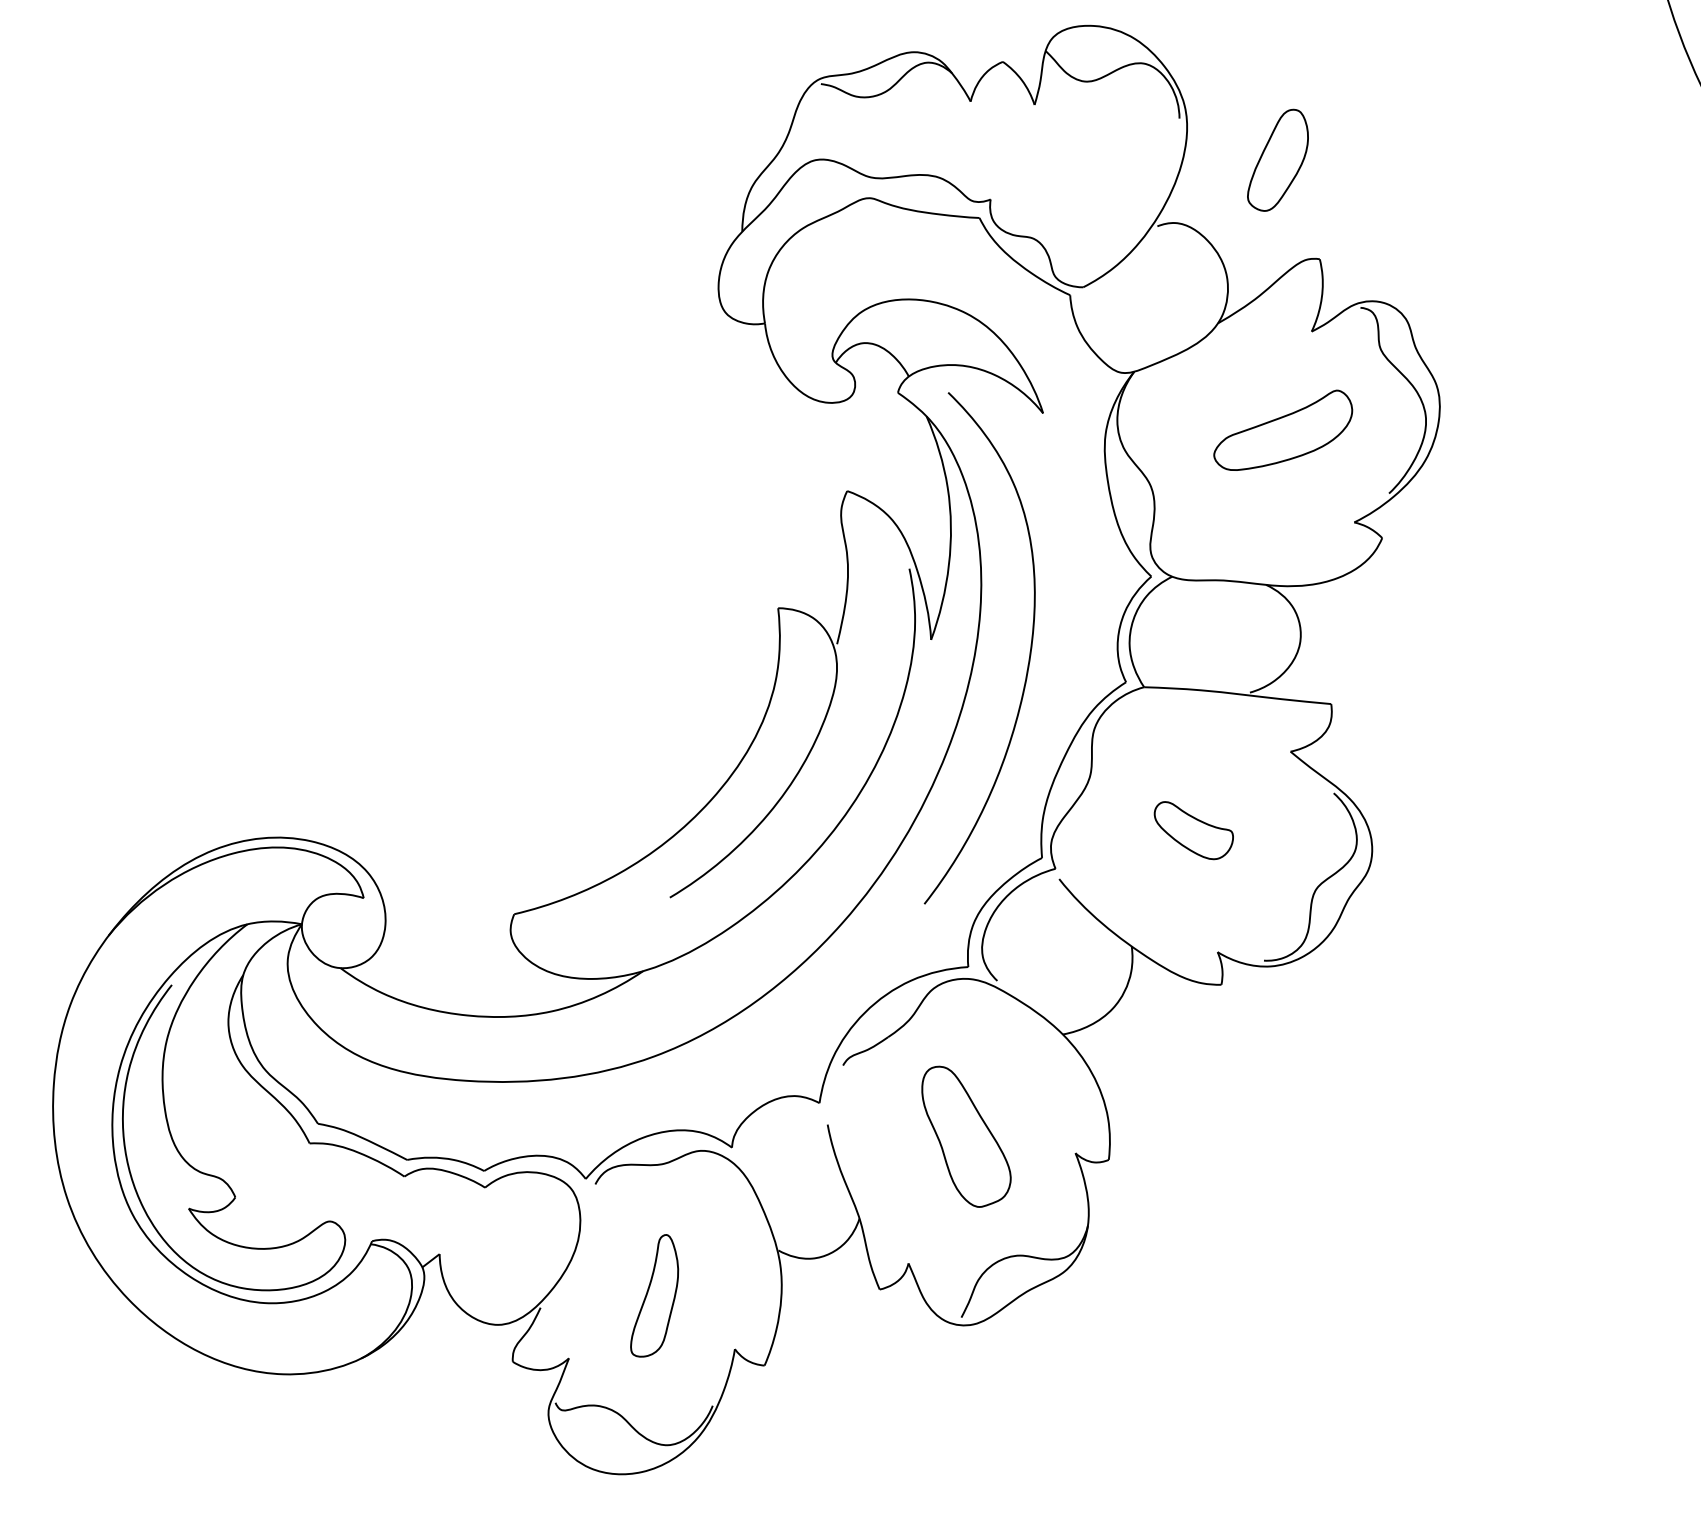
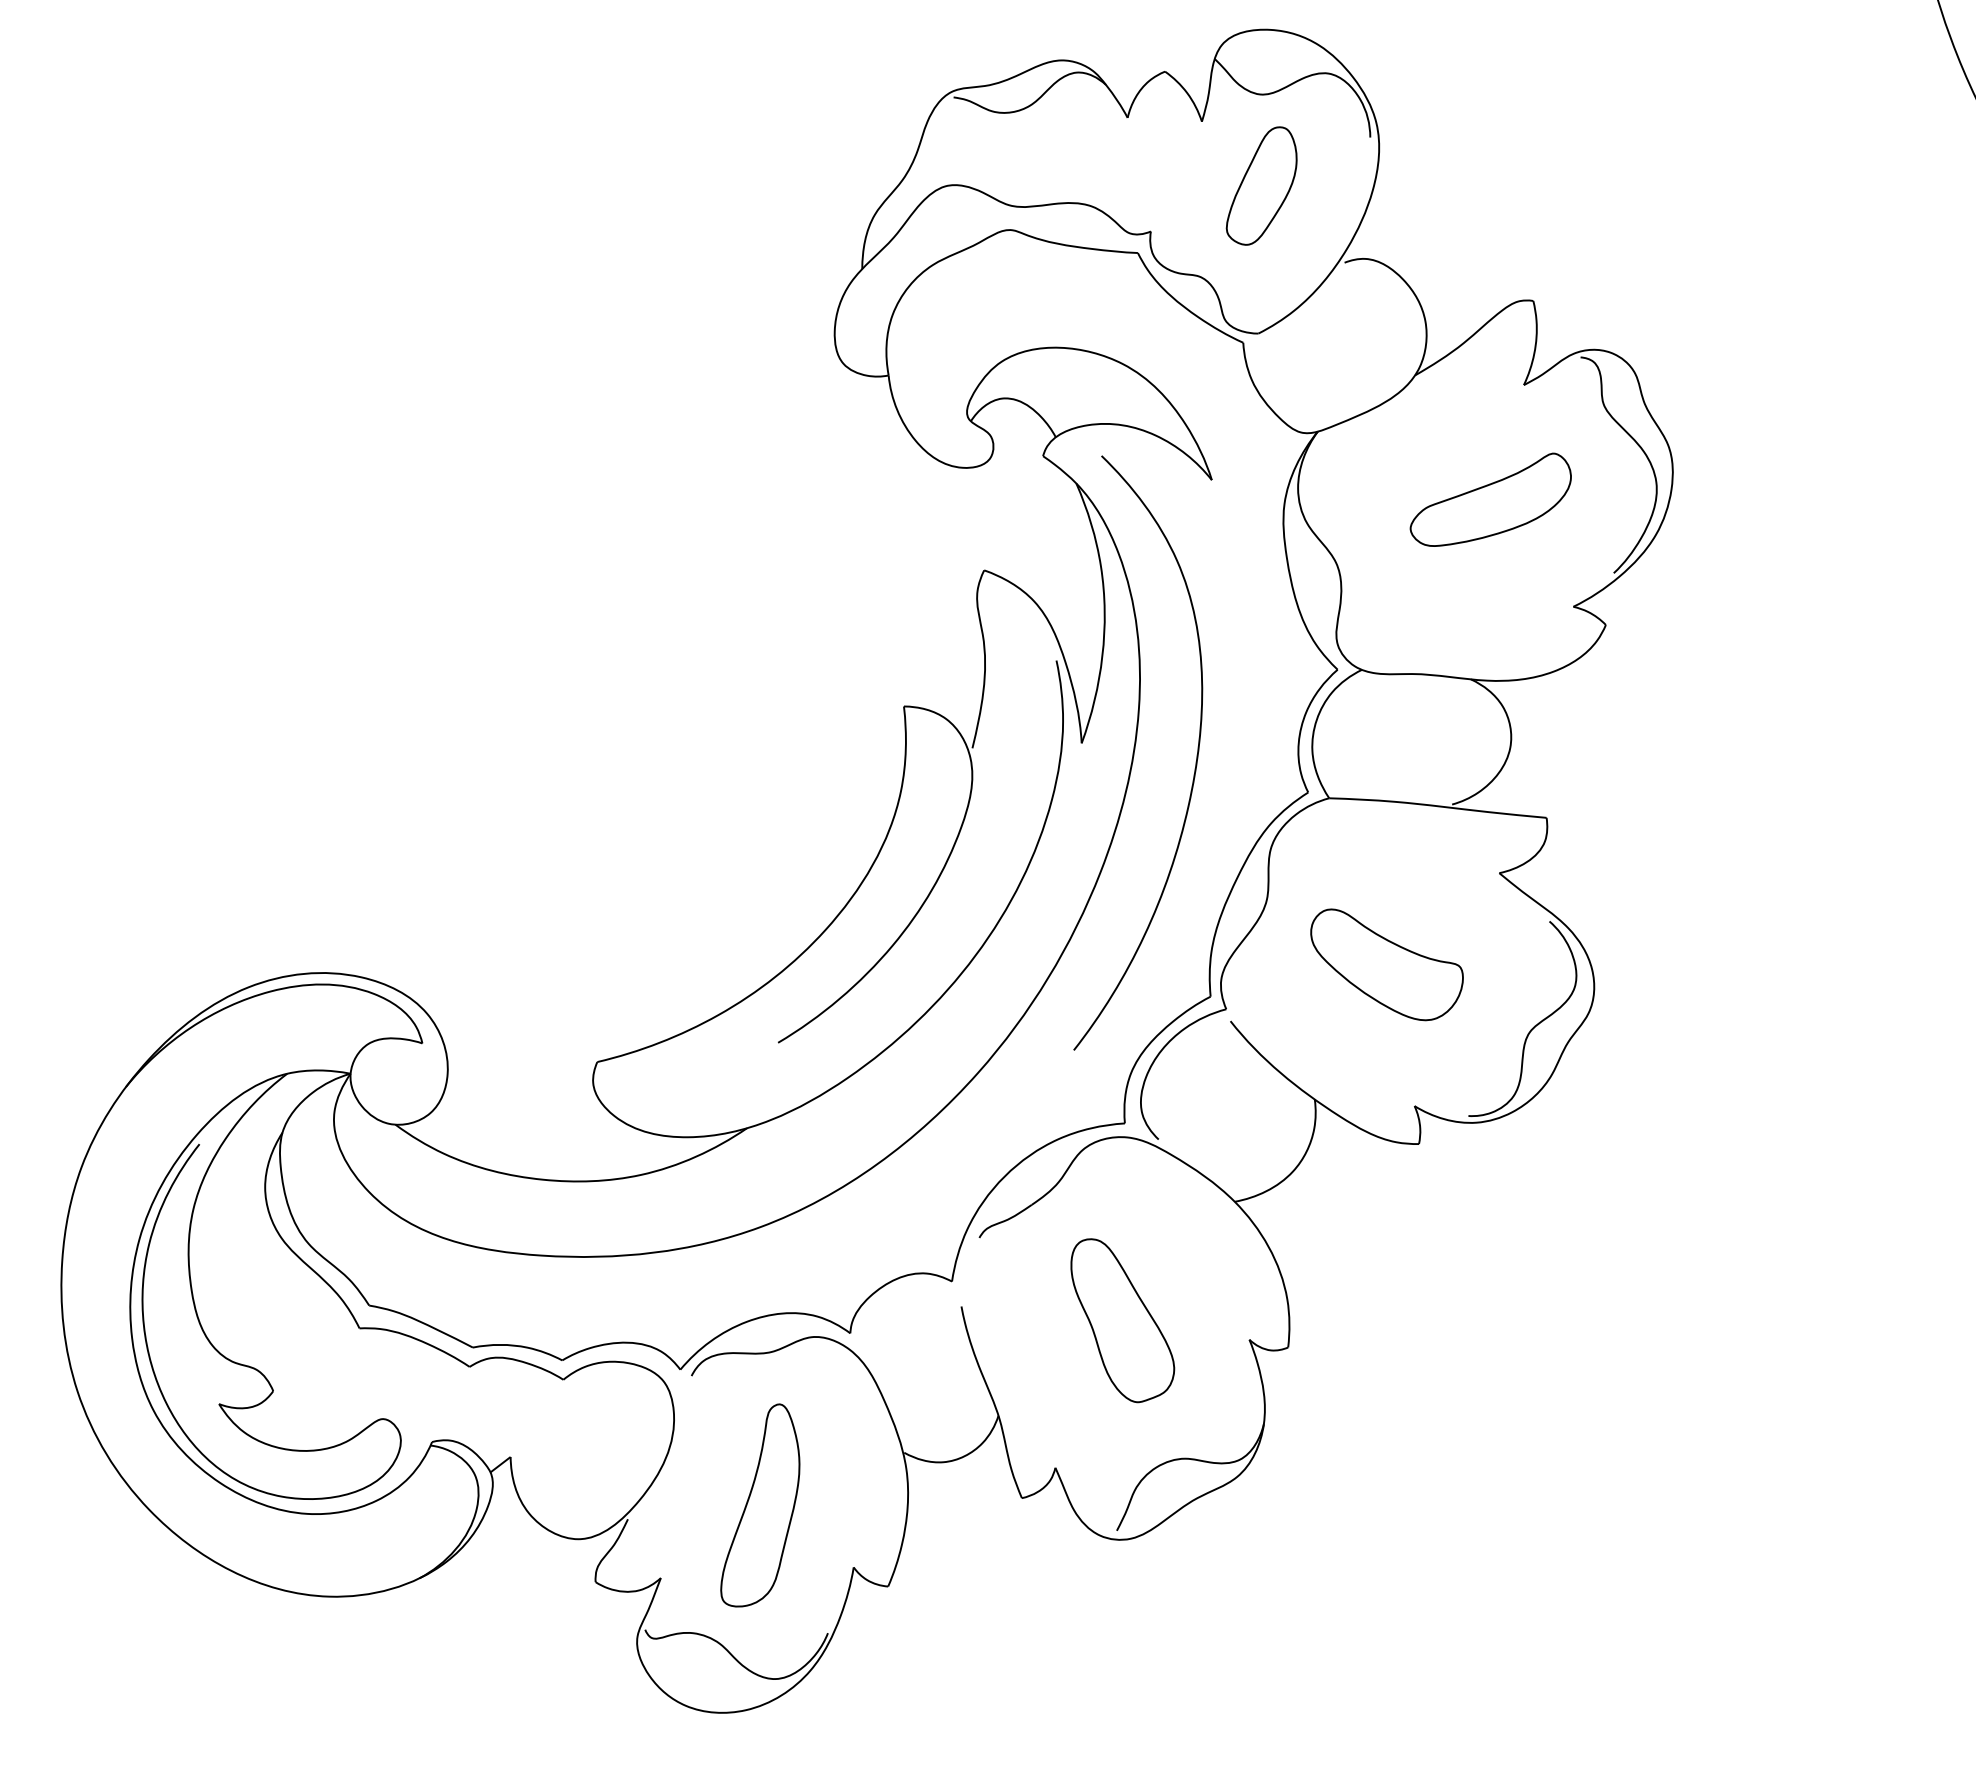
part: (1277, 159) -> (1261, 185), moved
part: (1193, 830) -> (1386, 964), size x1.67
part: (654, 1295) -> (760, 1505), size x1.43

